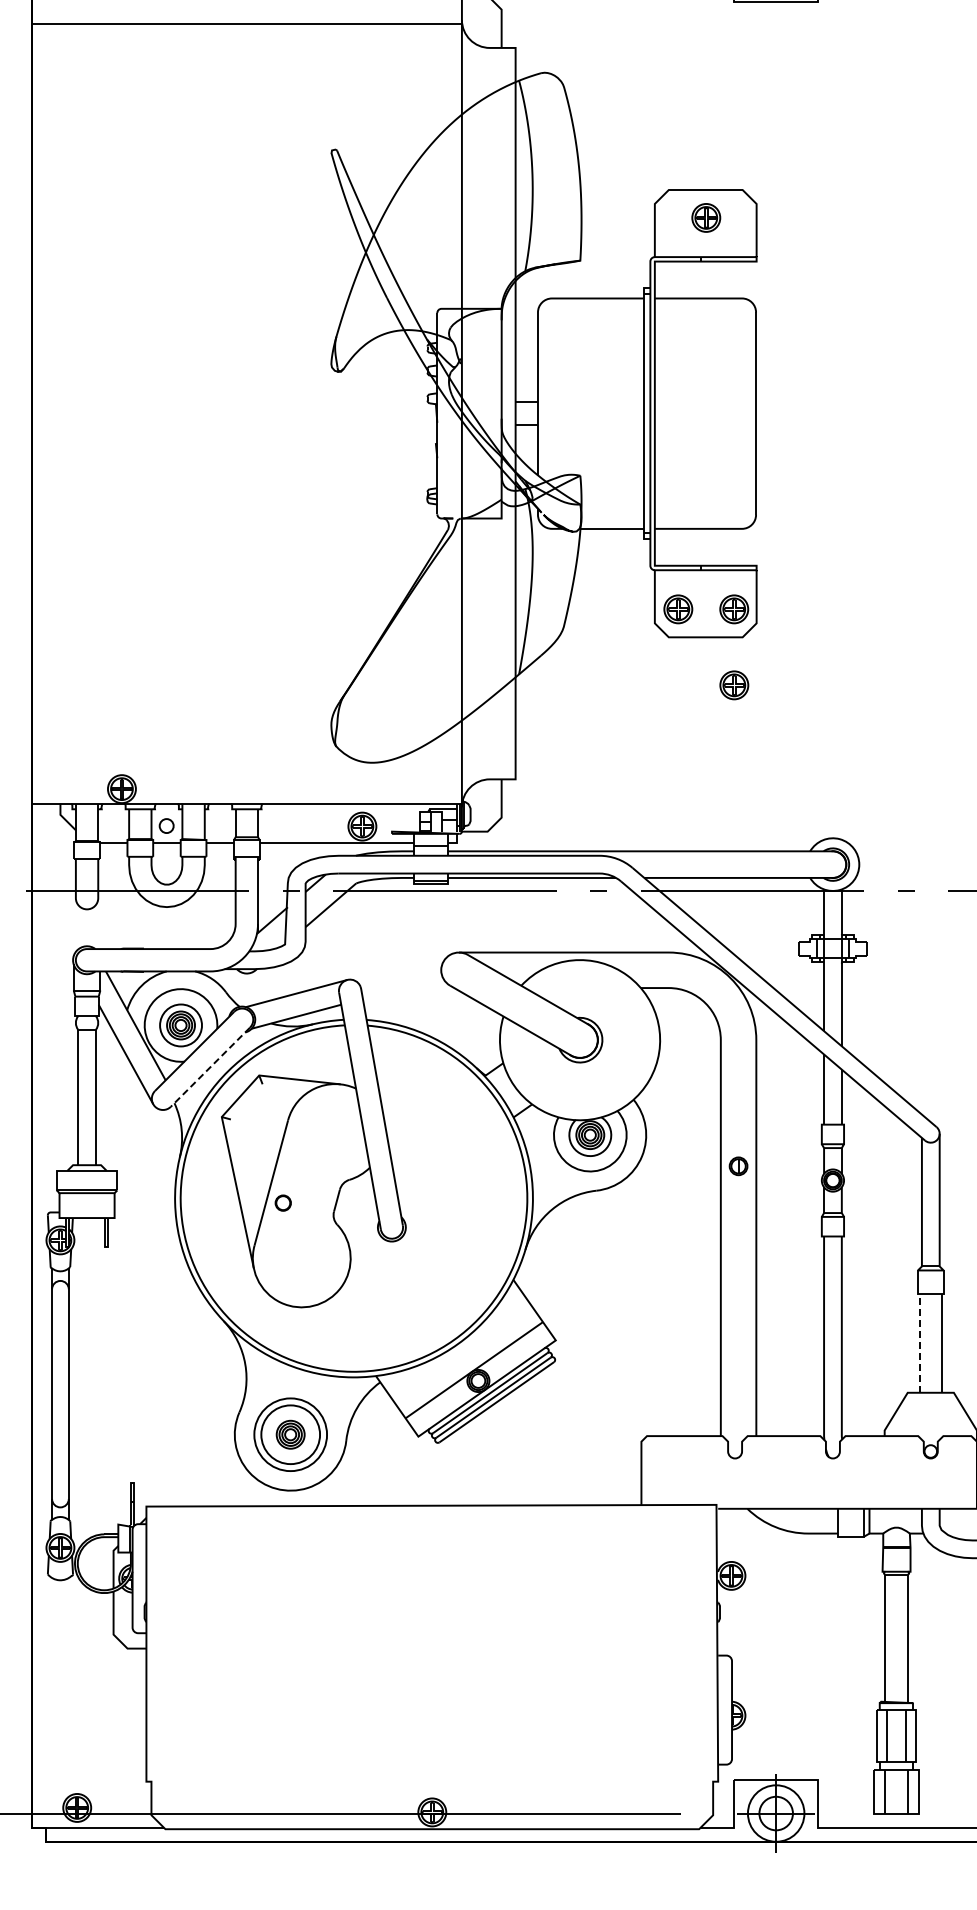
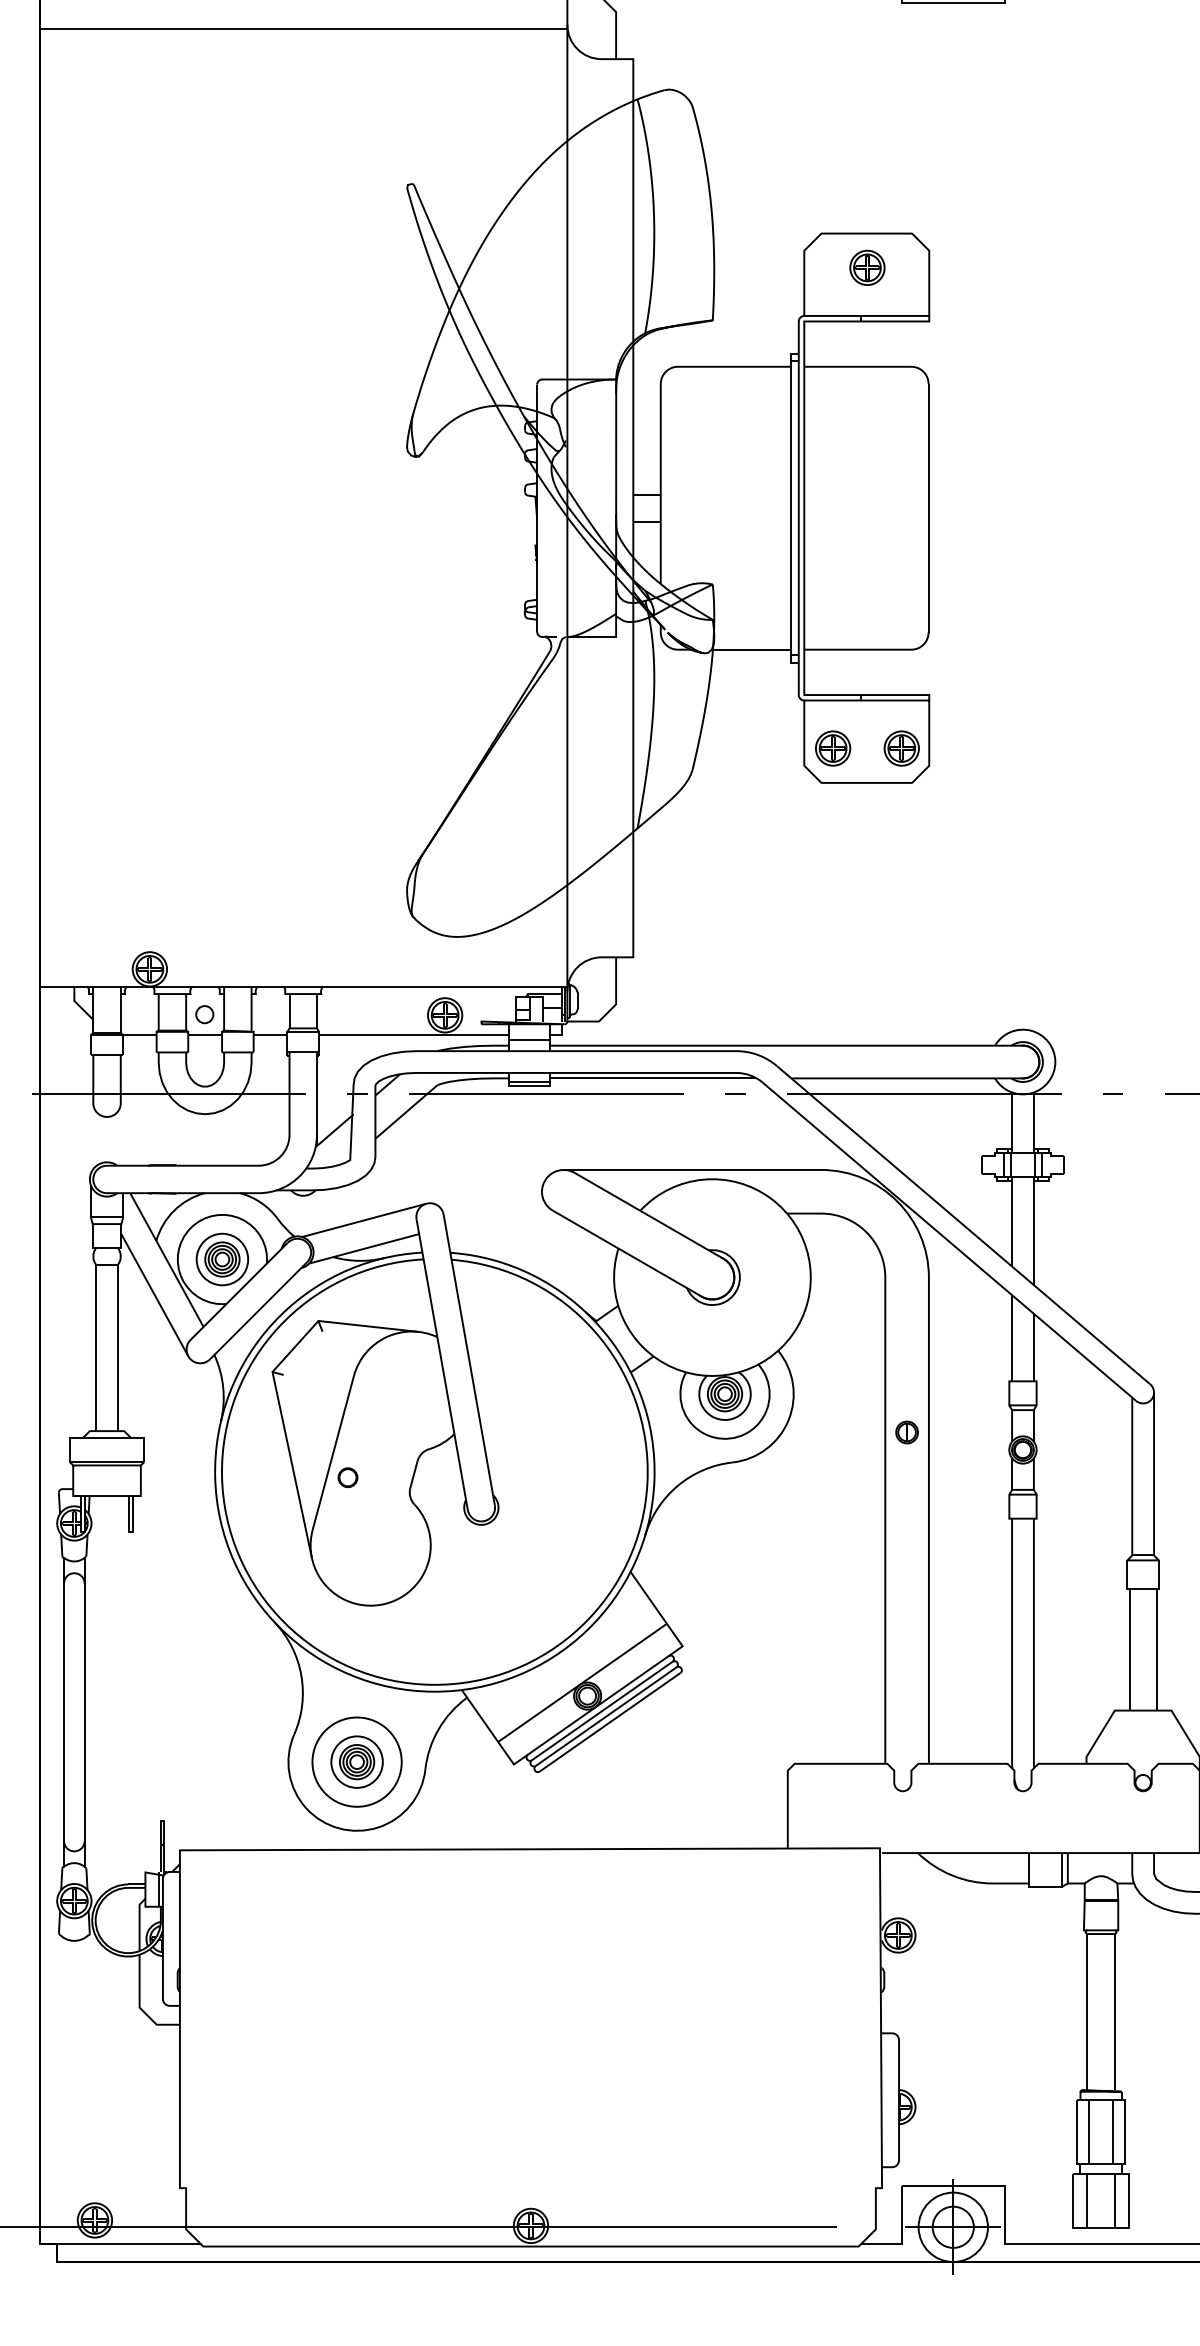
part: (734, 685) -> (902, 842), removed
line: (210, 1067) -> (258, 1311), dashed -> solid
line: (919, 1343) -> (1129, 1650), dashed -> solid
circle: (290, 1434) -> (356, 1761), size x0.71

